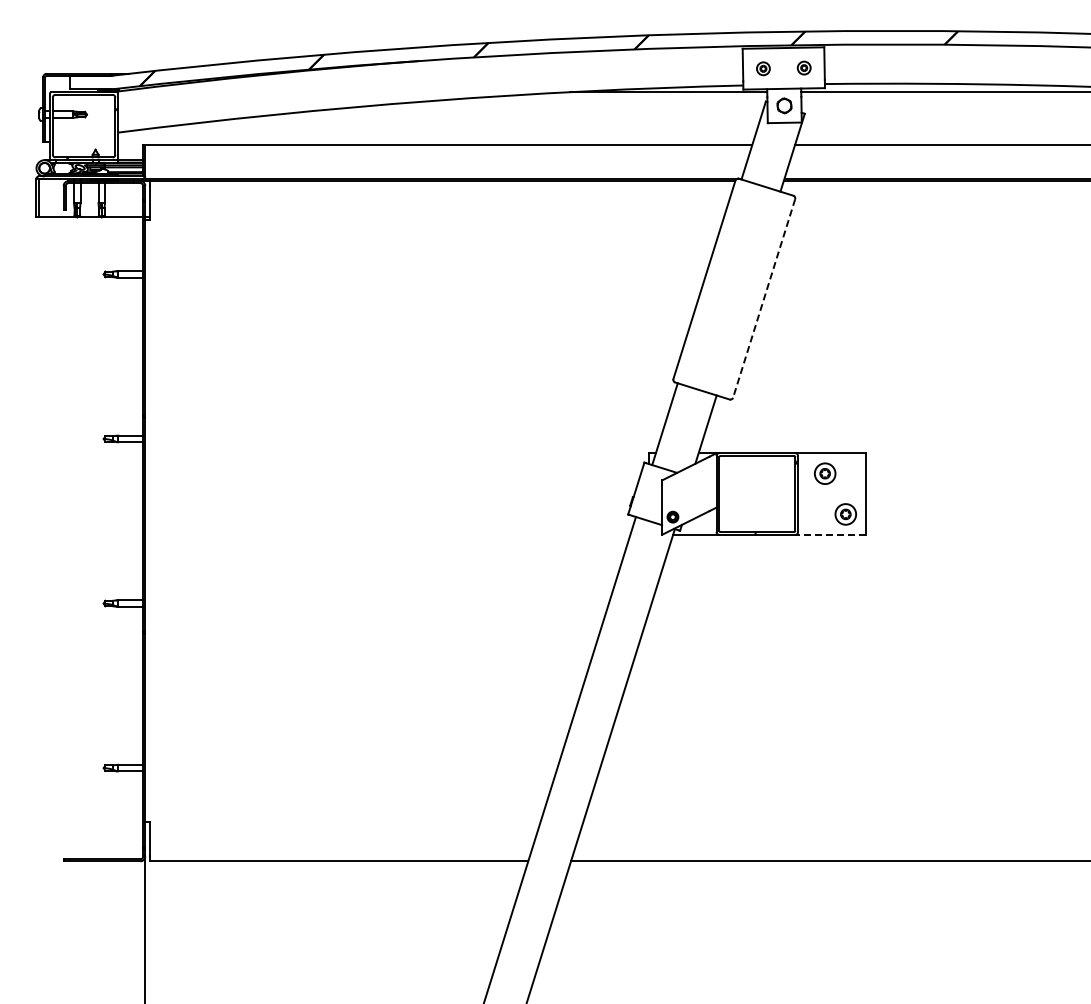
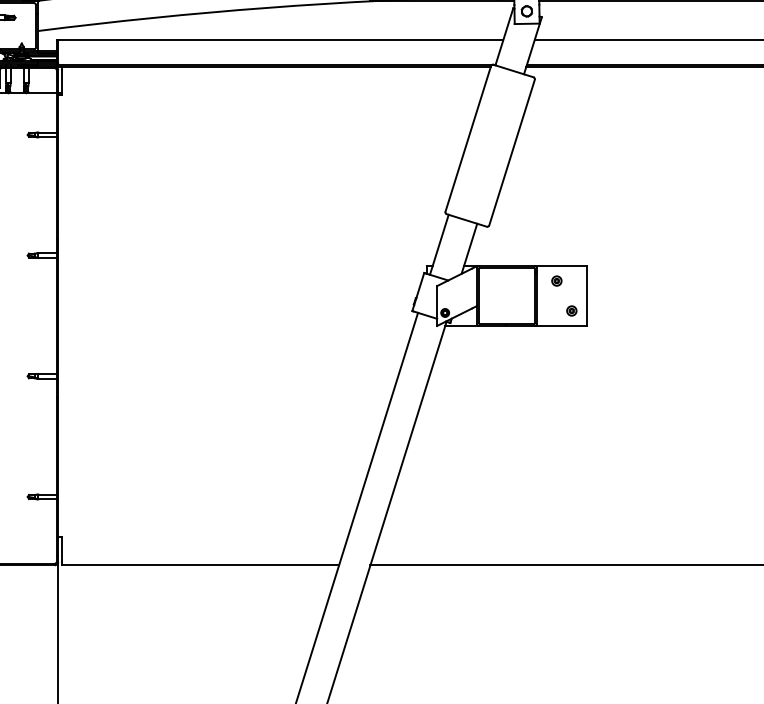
line: (764, 298) -> (512, 152), dashed -> solid
part: (825, 473) -> (557, 280), size x0.62
part: (845, 514) -> (571, 311), size x0.62
line: (830, 534) -> (560, 325), dashed -> solid

